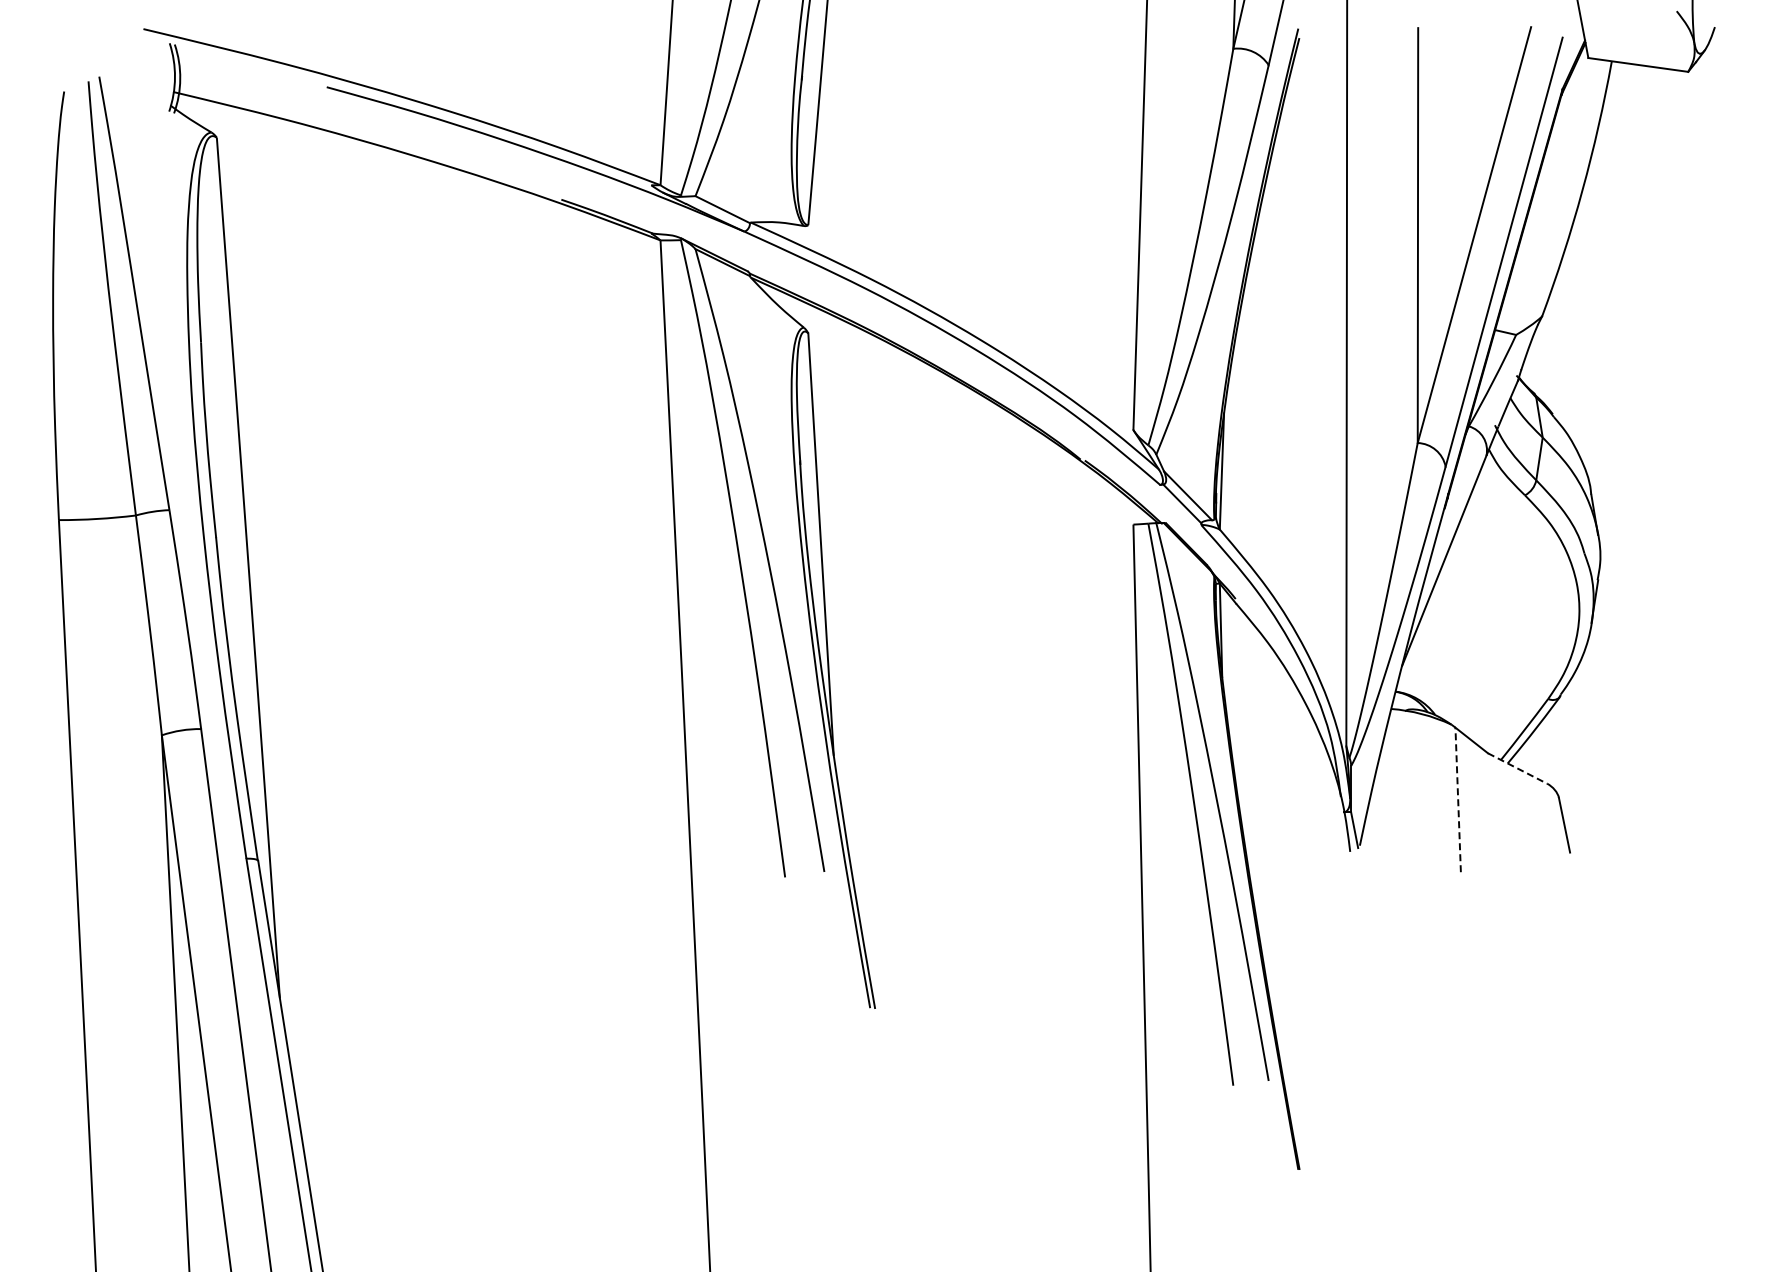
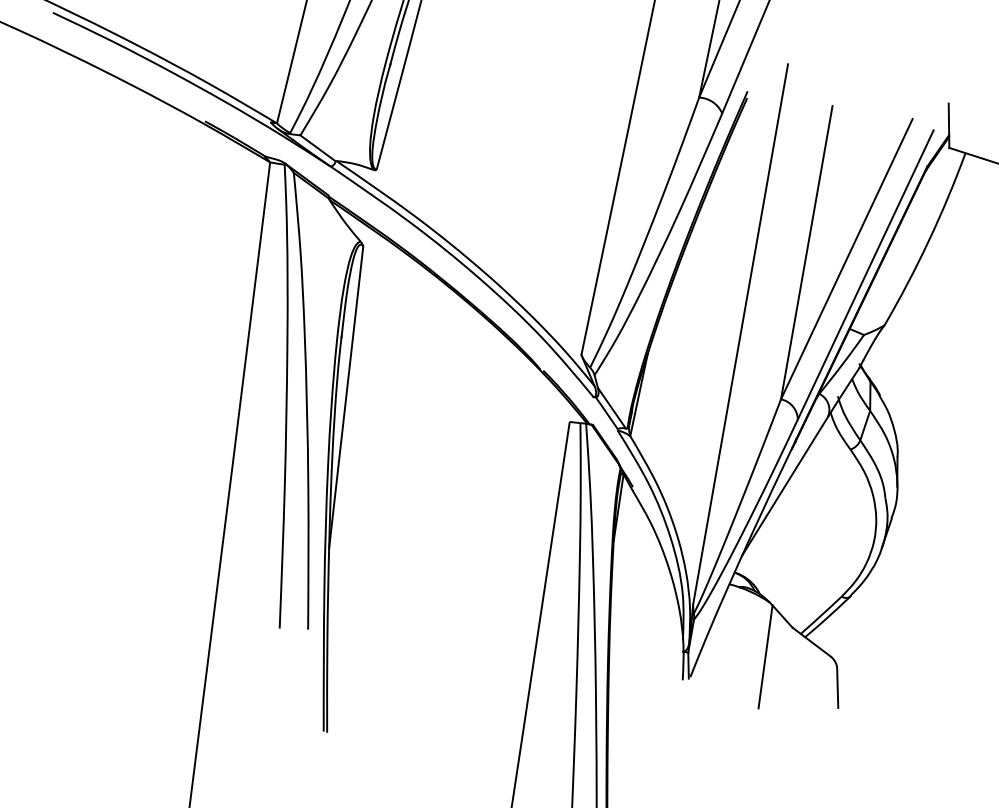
line: (1518, 768) -> (812, 642), dashed -> solid
line: (1458, 799) -> (765, 656), dashed -> solid

